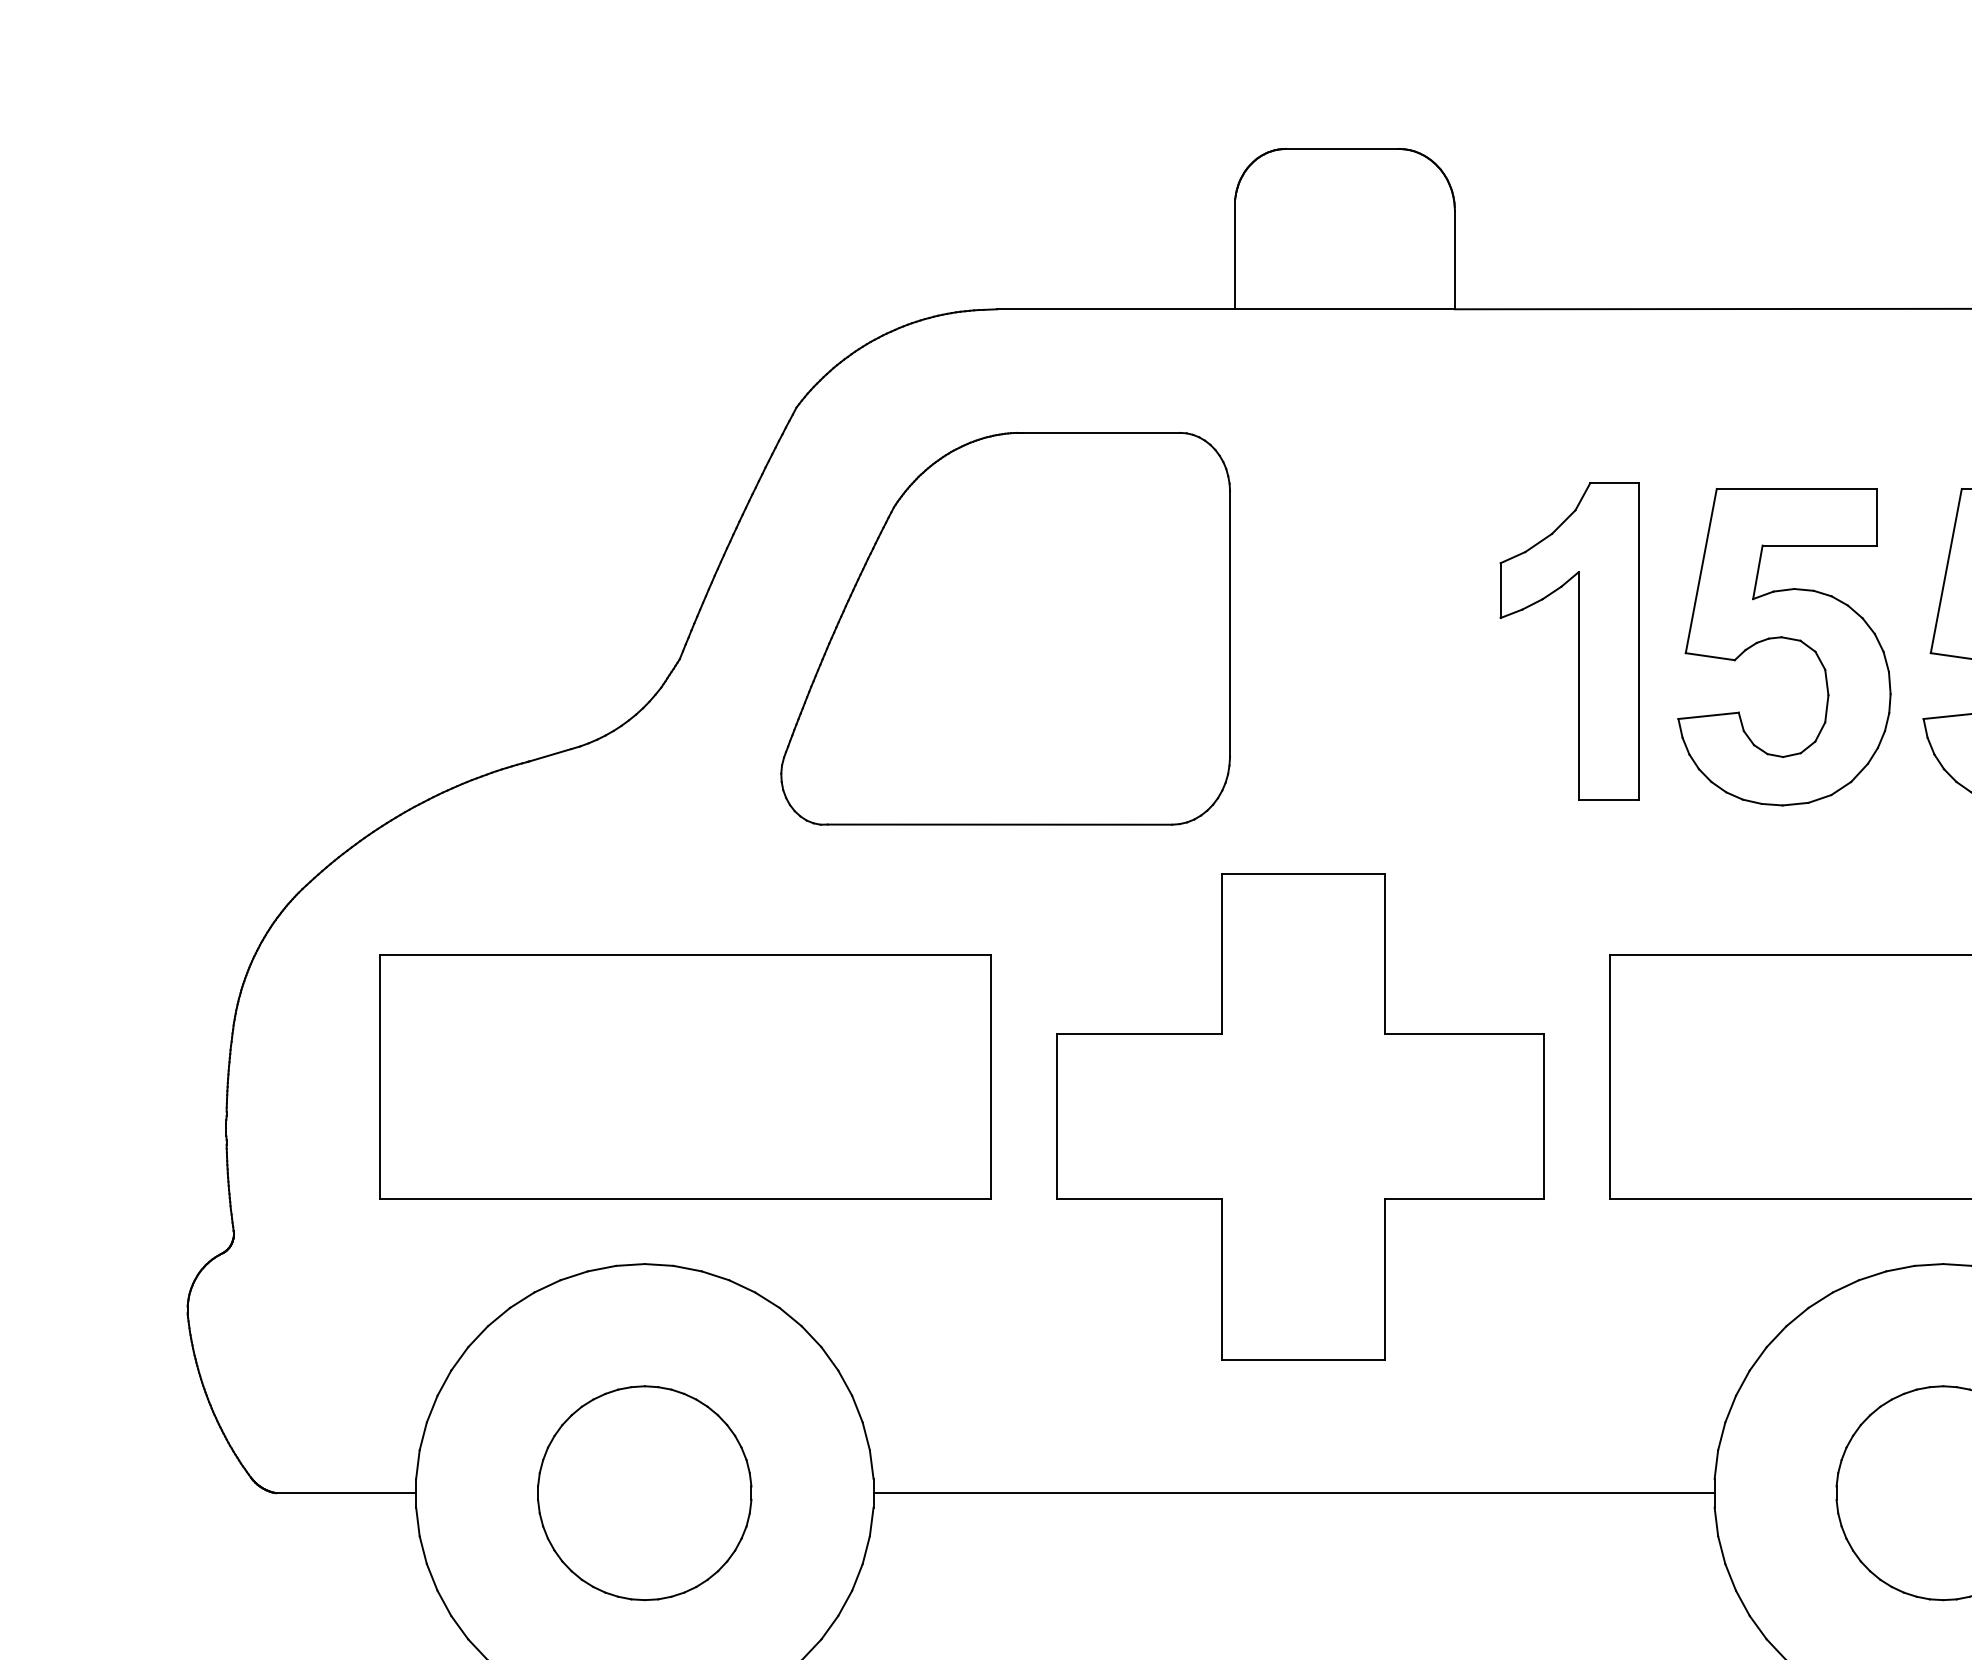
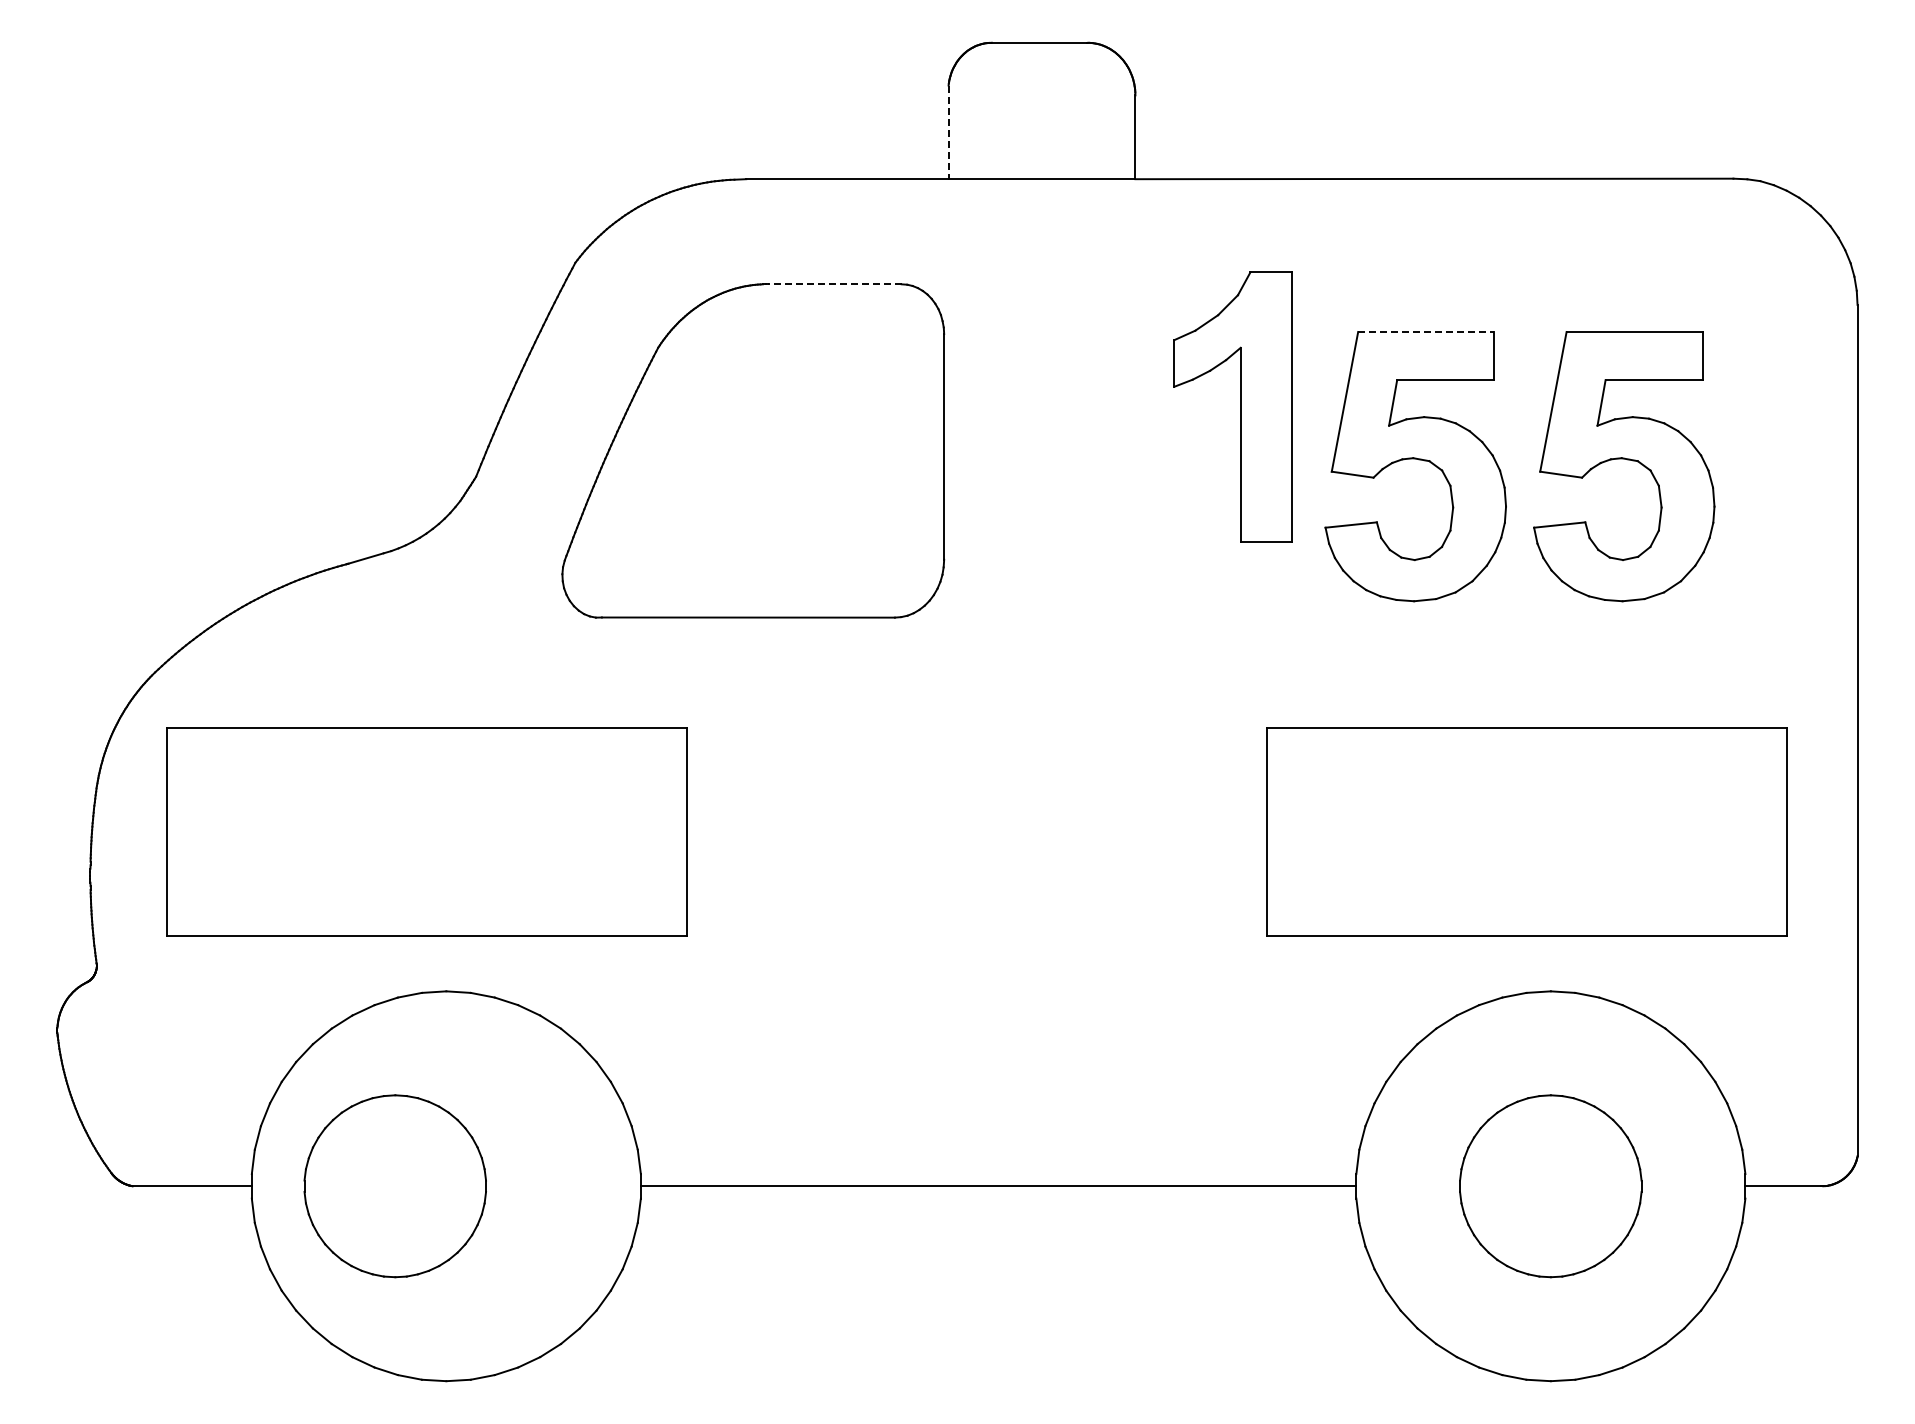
line: (1235, 254) -> (948, 132), solid -> dashed
line: (1101, 433) -> (834, 284), solid -> dashed
line: (1797, 489) -> (1426, 332), solid -> dashed
part: (1578, 641) -> (1240, 406), moved
part: (684, 1076) -> (426, 831), moved
part: (1301, 1116) -> (1004, 865), removed
part: (643, 1493) -> (394, 1186), moved

